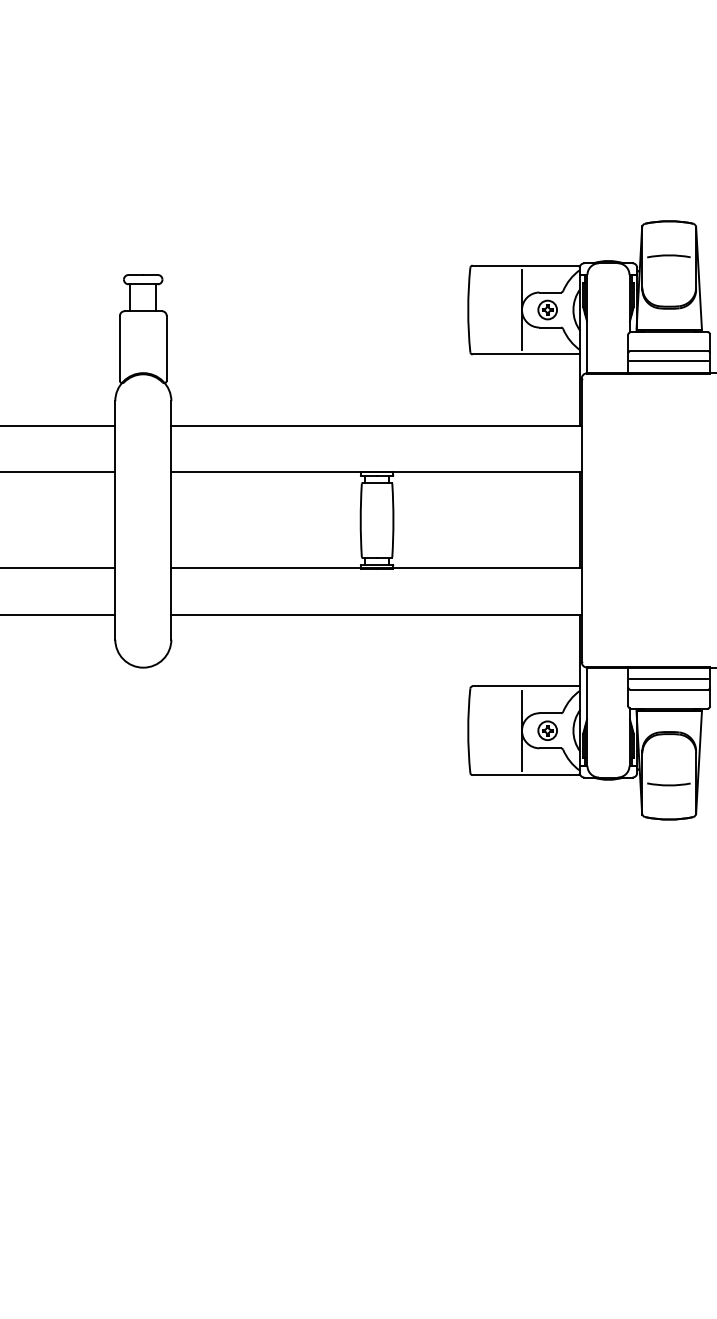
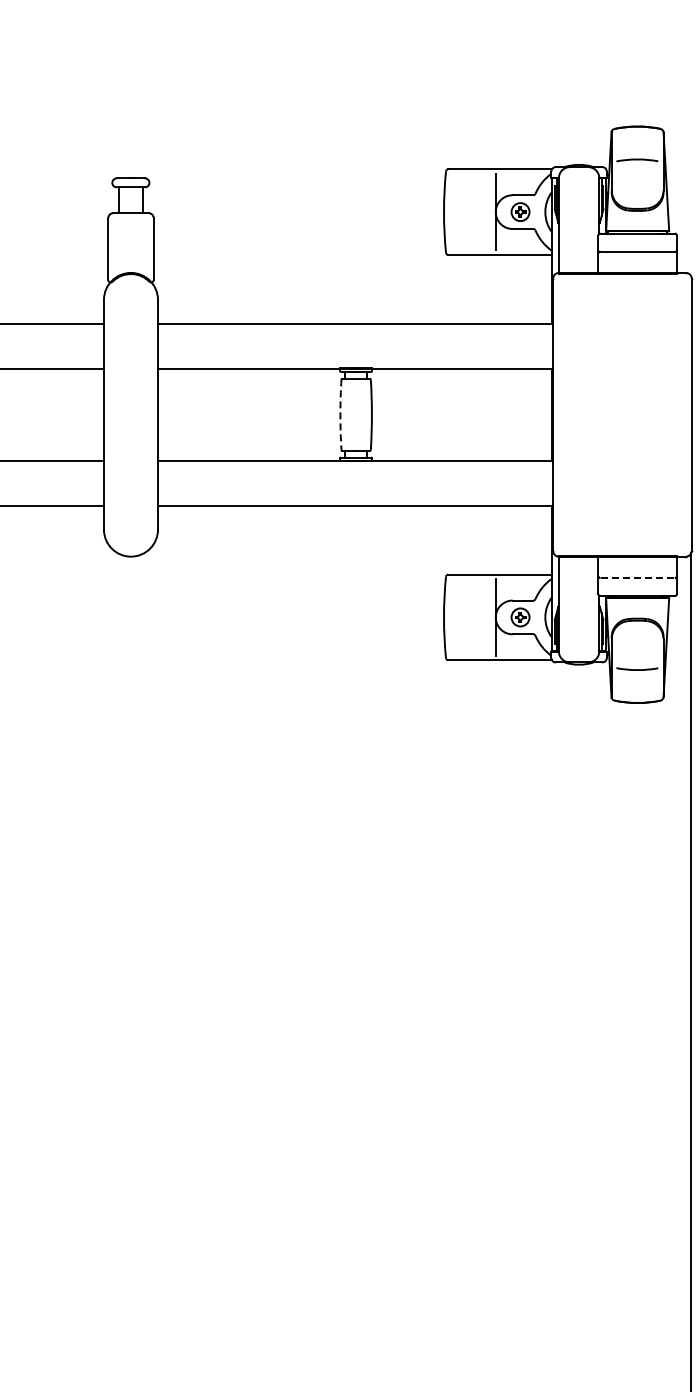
line: (669, 361) -> (637, 261), removed
arc: (360, 520) -> (340, 414), solid -> dashed
line: (669, 678) -> (637, 567), removed
line: (670, 690) -> (638, 578), solid -> dashed

